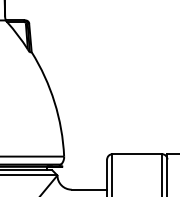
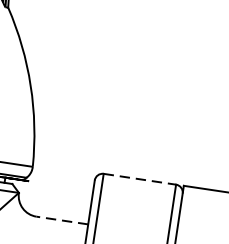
line: (137, 154) -> (140, 179), solid -> dashed
line: (89, 189) -> (62, 220), solid -> dashed

